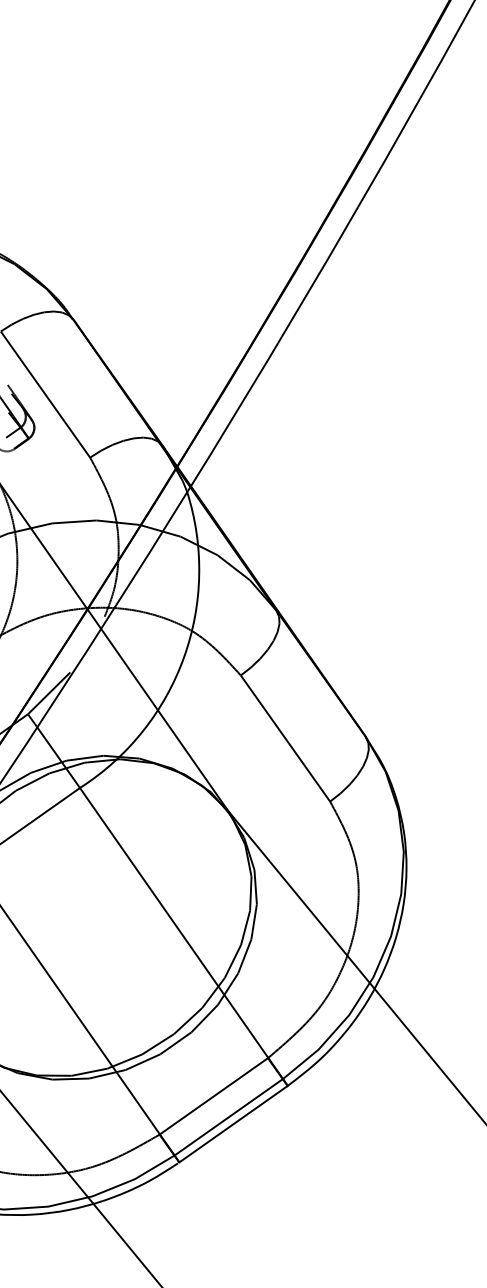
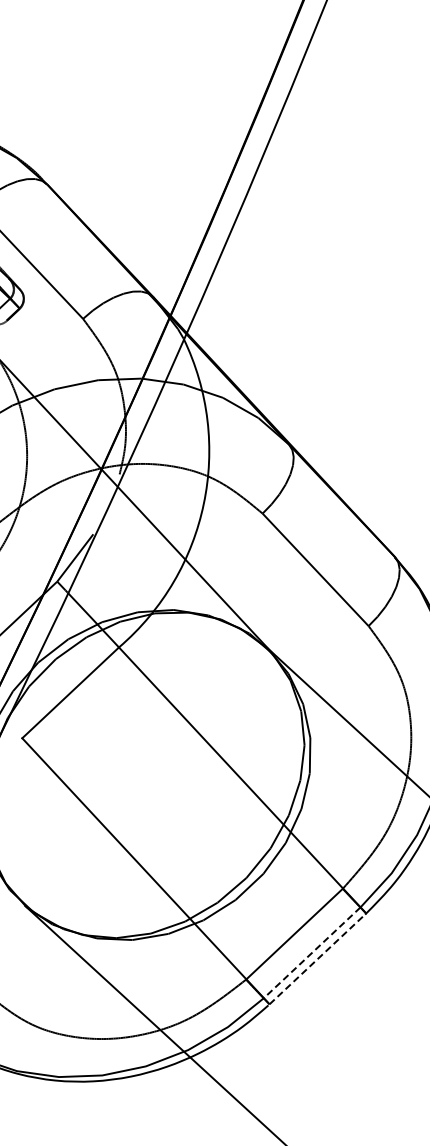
line: (228, 1117) -> (311, 953), solid -> dashed
line: (233, 1123) -> (317, 958), solid -> dashed

